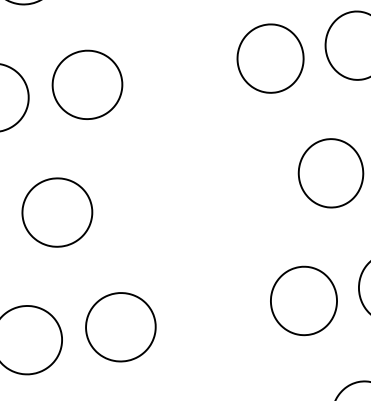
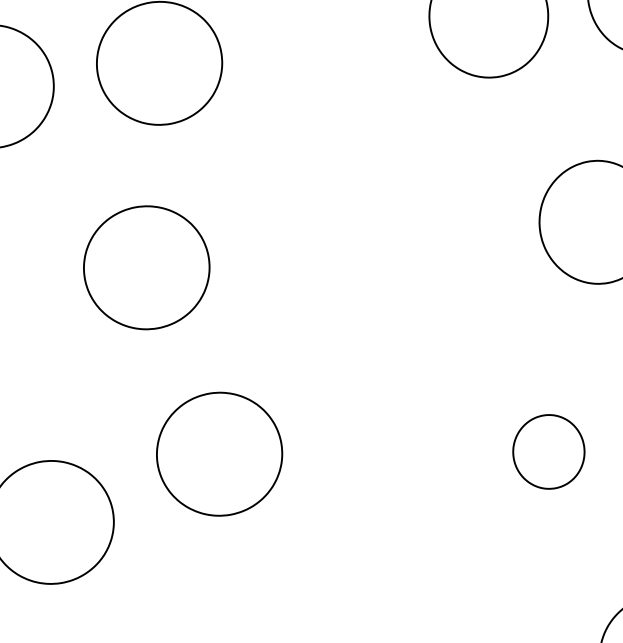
part: (57, 212) -> (146, 267), moved
part: (303, 300) -> (548, 451), size x0.6
part: (120, 327) -> (218, 454), moved

